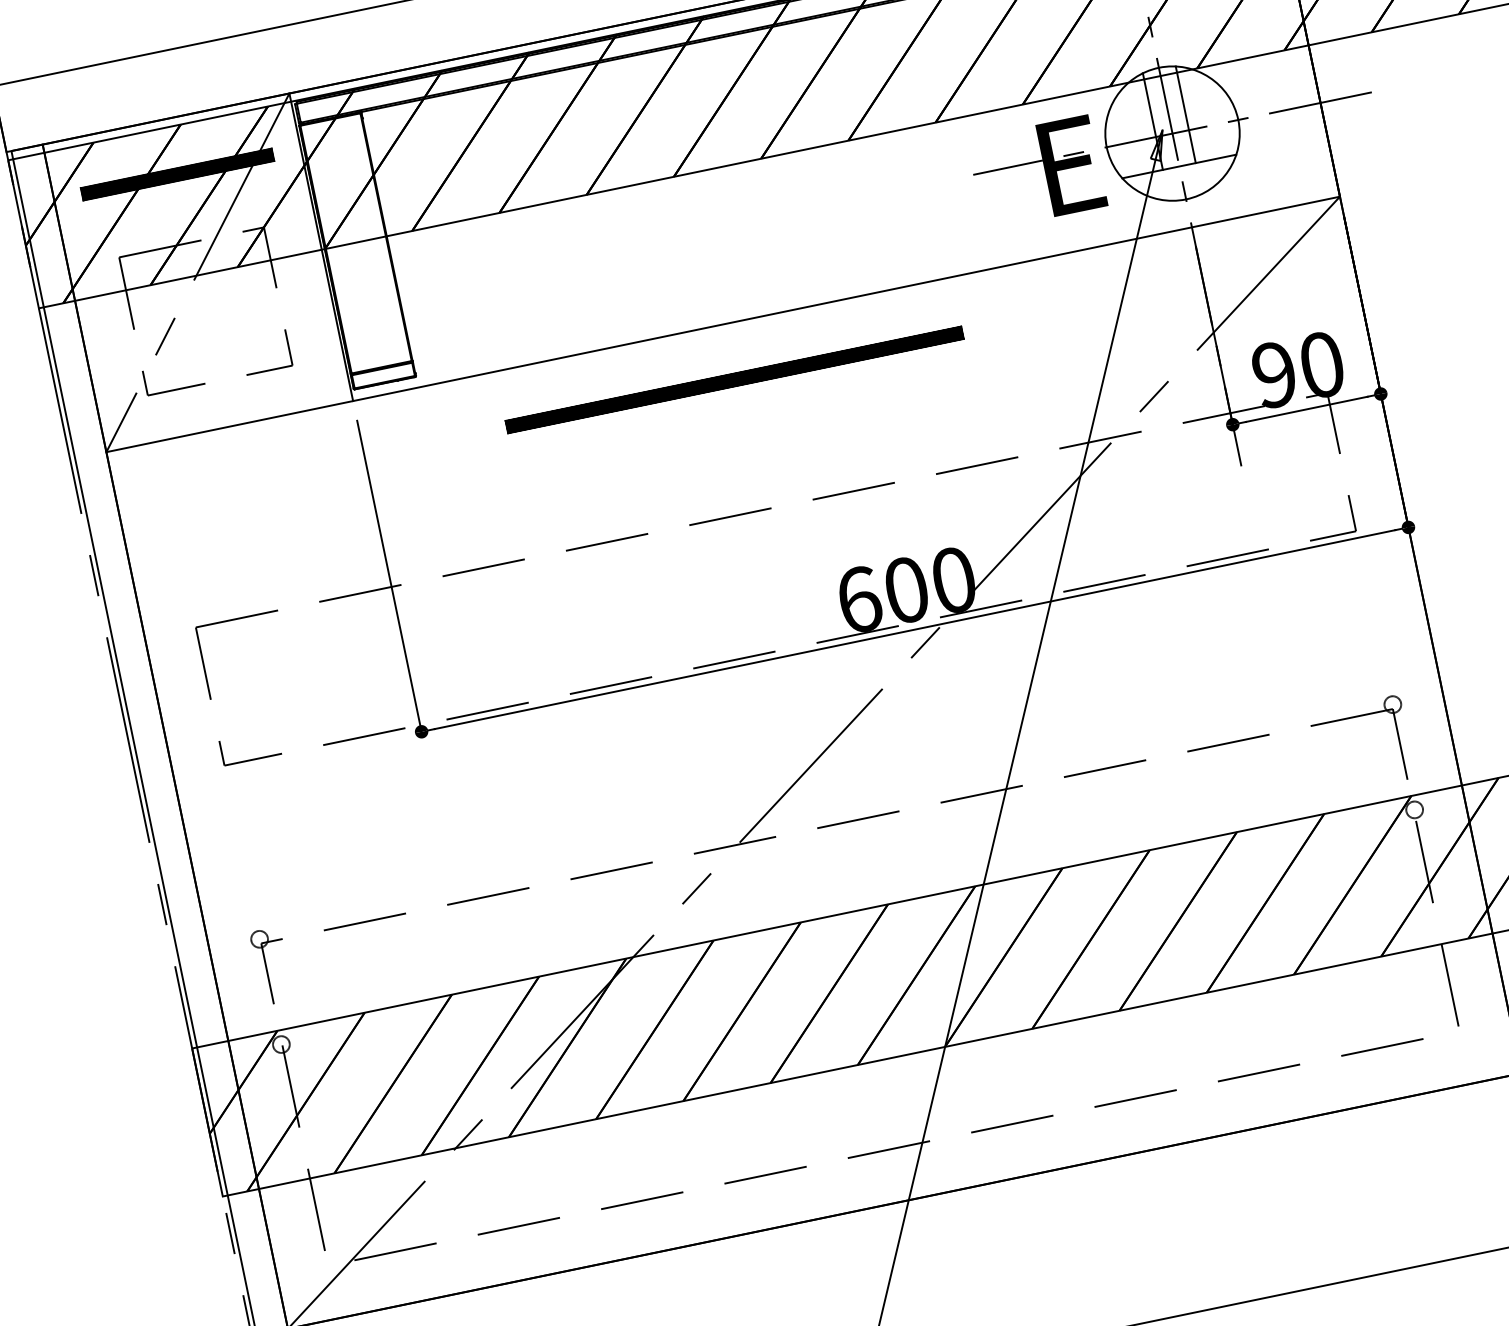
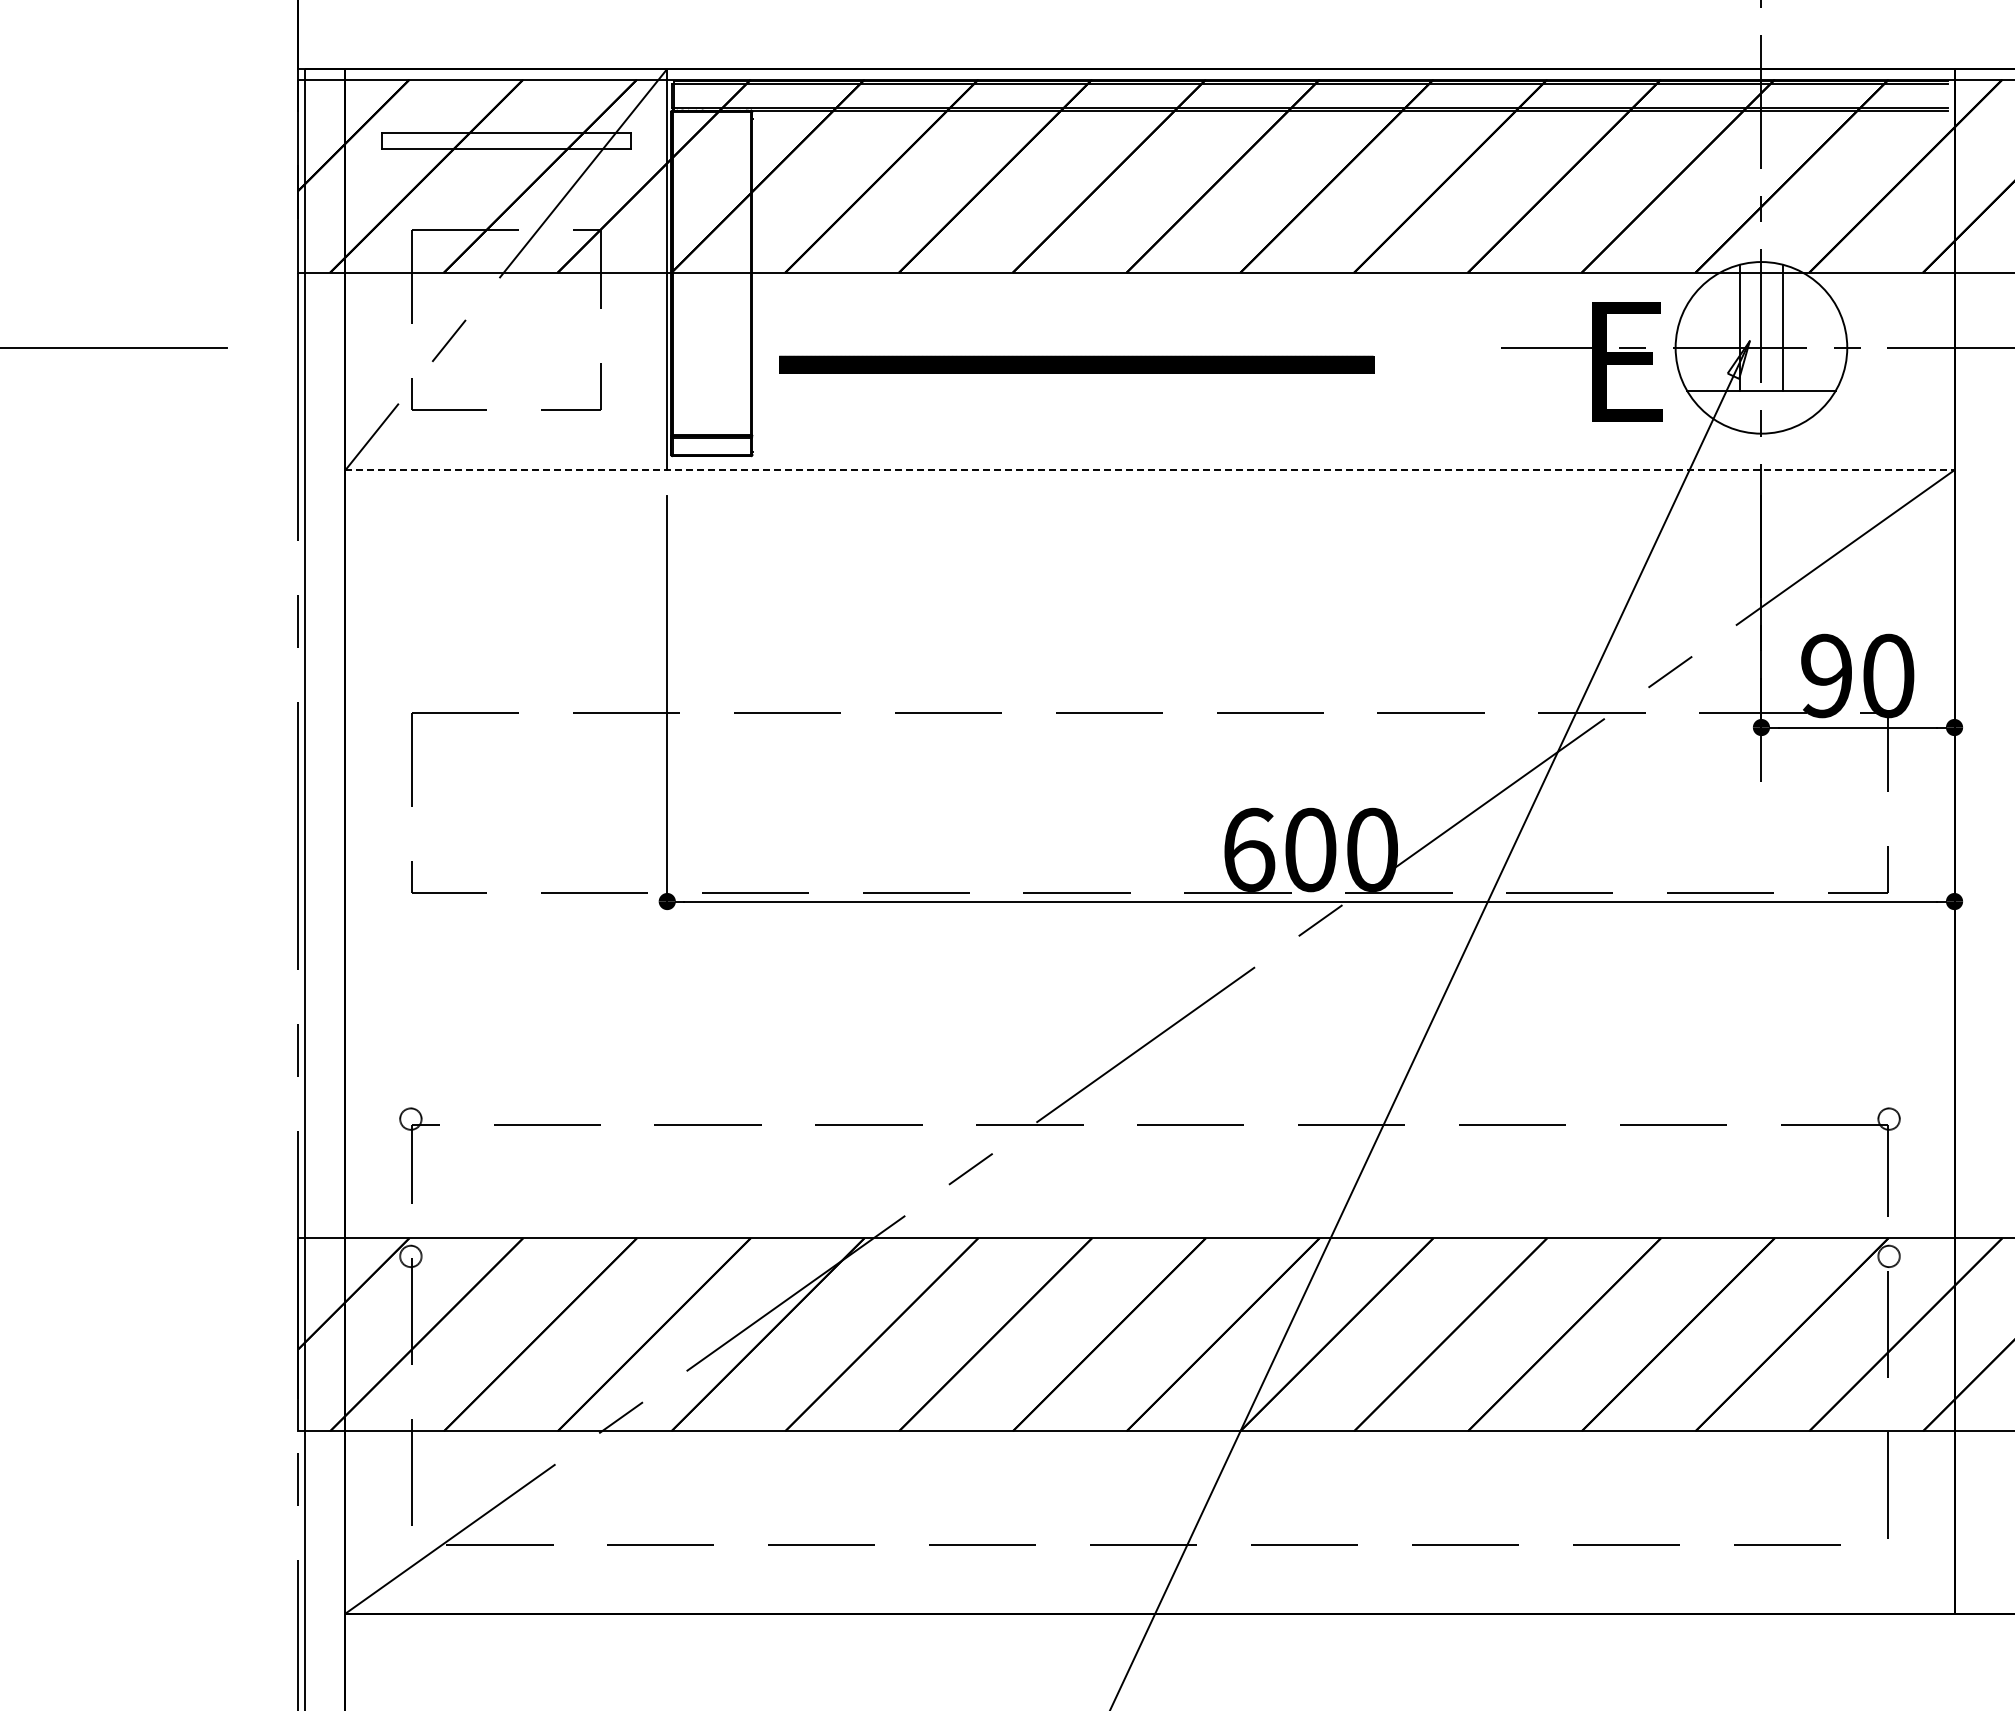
hatch: (176, 174) -> (505, 141), removed
line: (723, 324) -> (1150, 470), solid -> dashed
part: (734, 379) -> (1076, 364), moved

